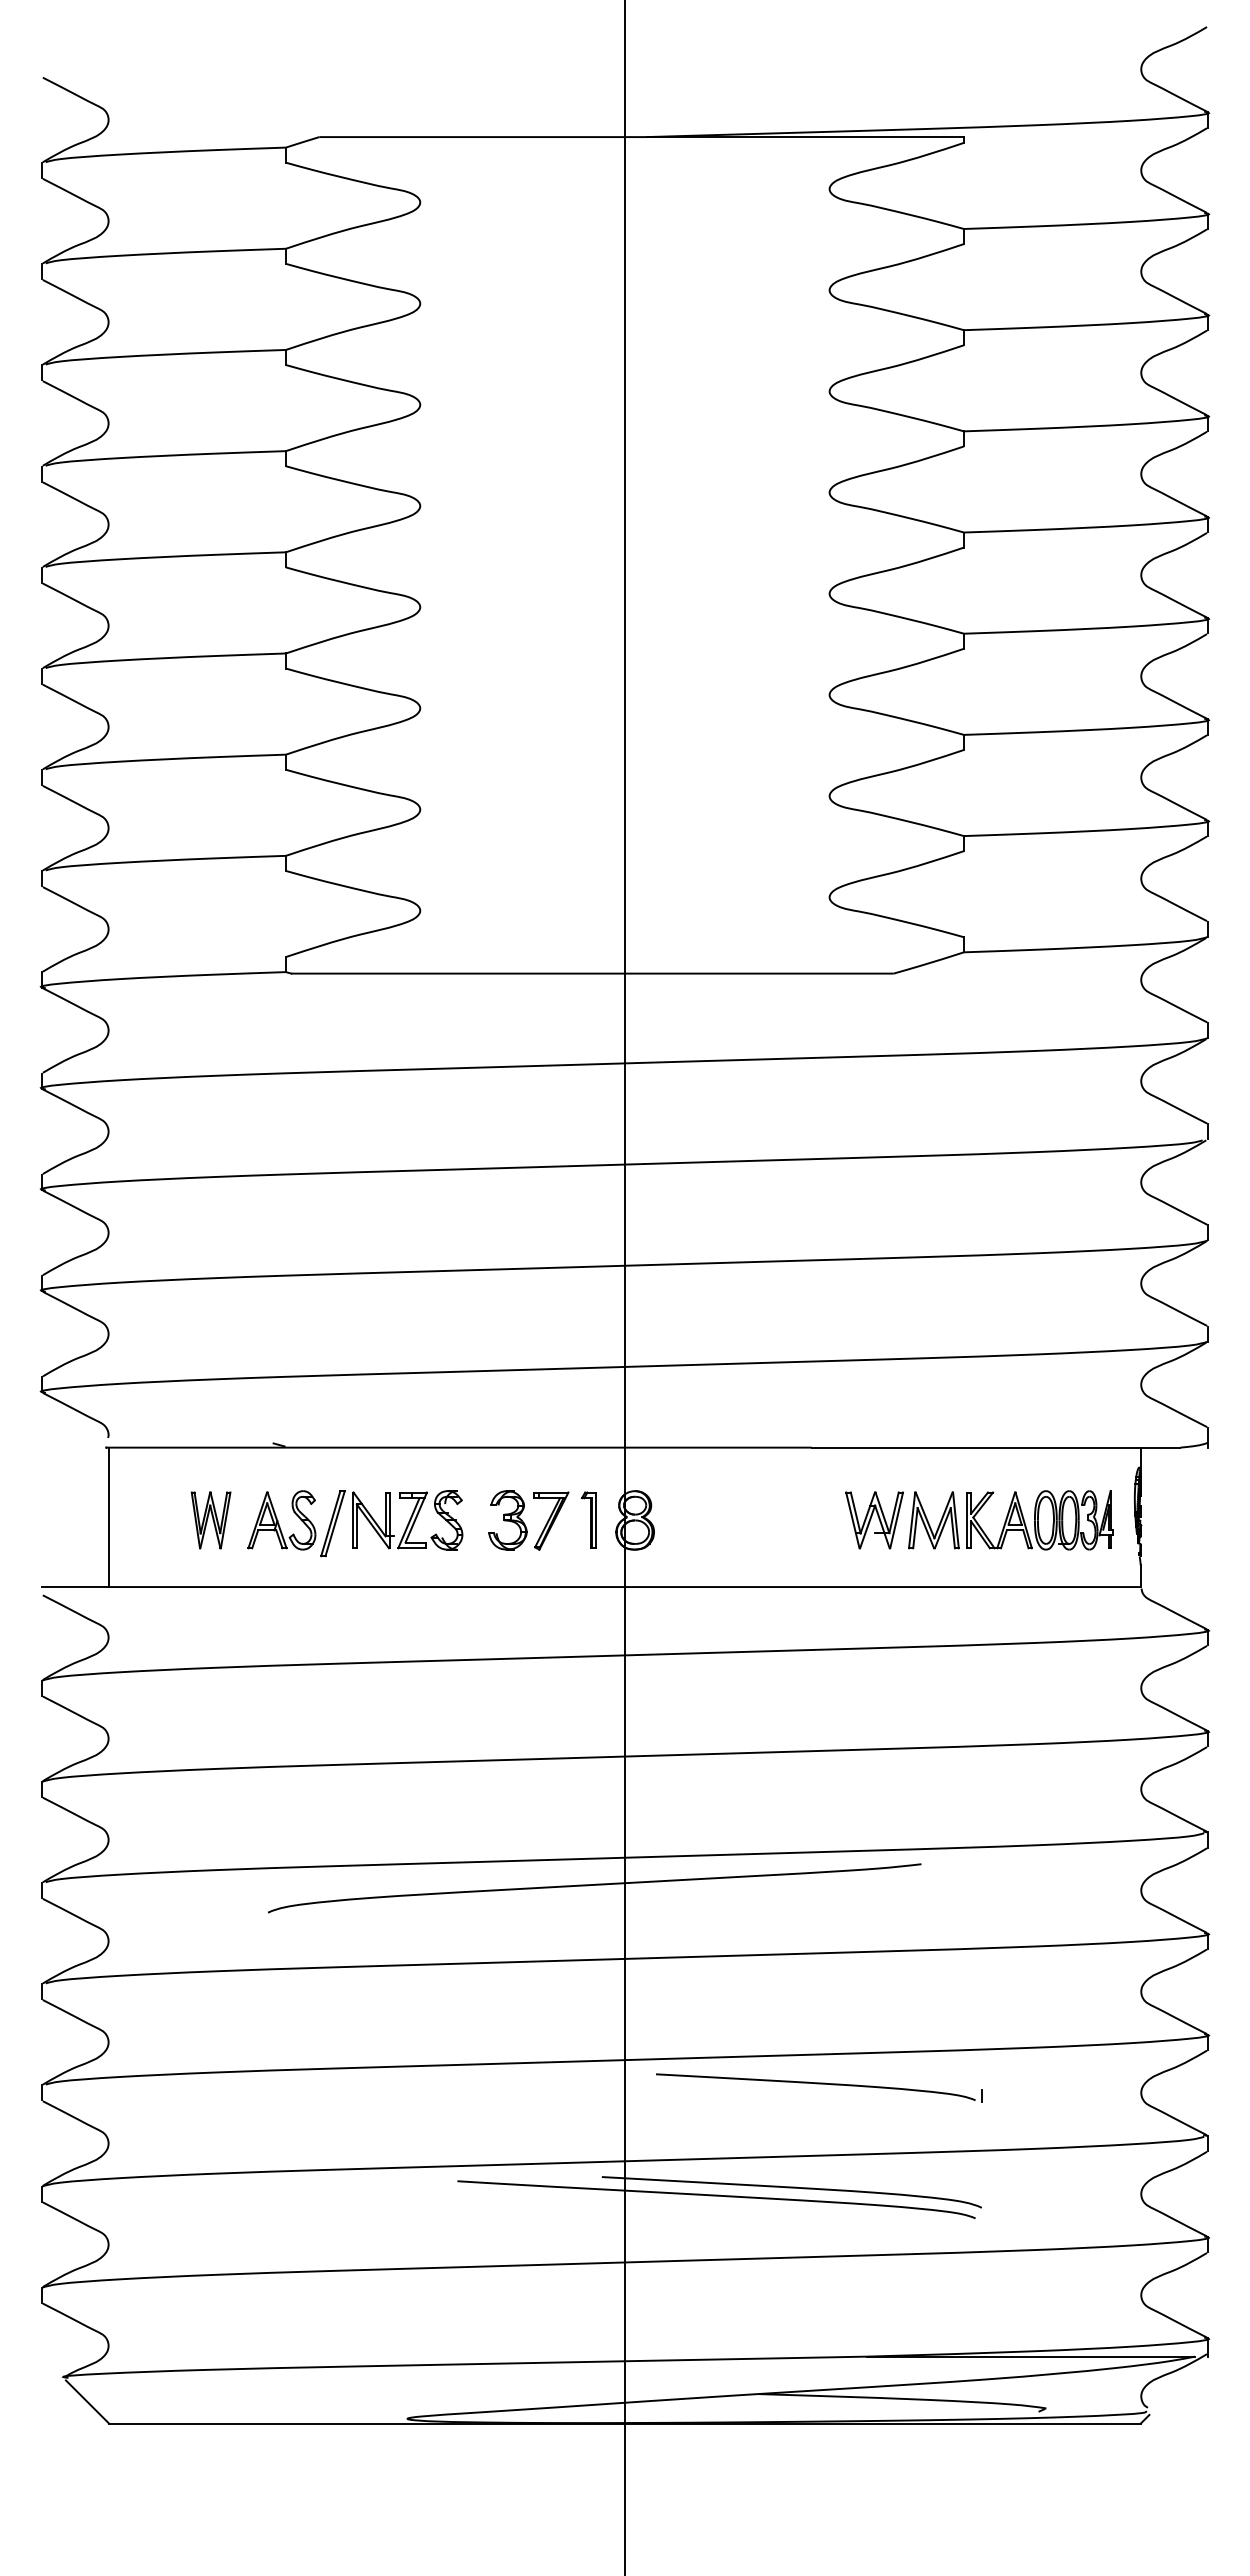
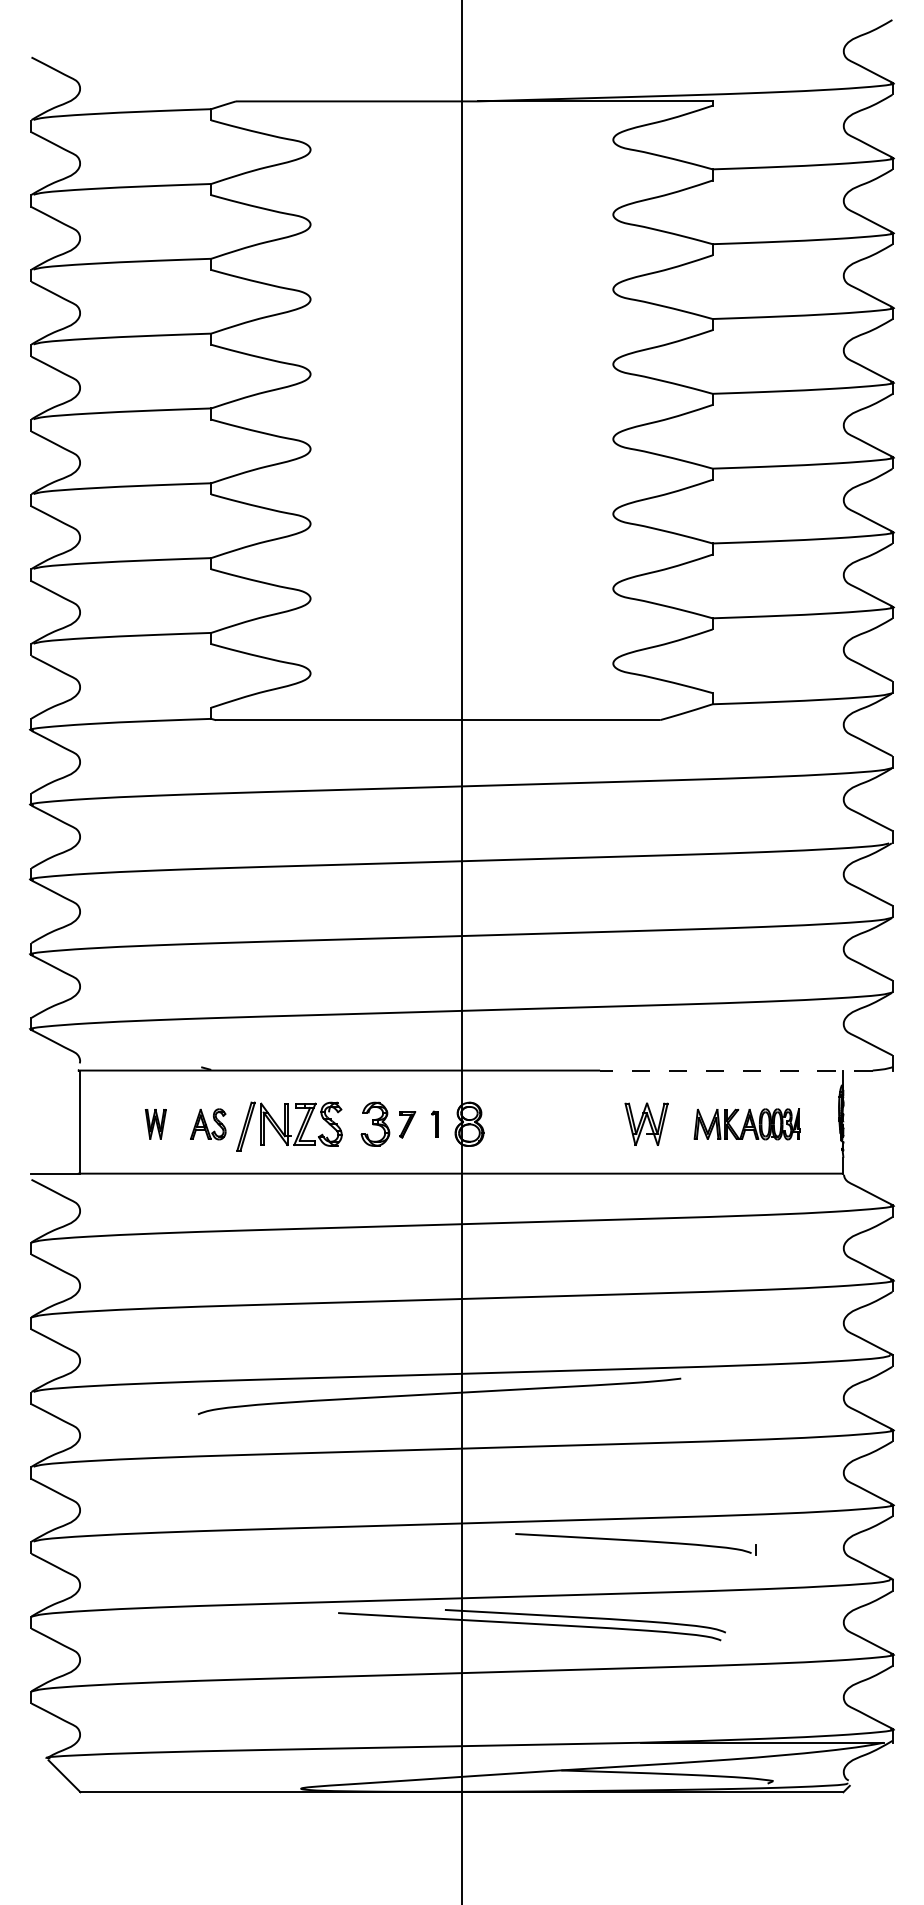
line: (995, 1447) -> (735, 1070), solid -> dashed
part: (588, 1519) -> (435, 1123), size x0.6
part: (210, 1520) -> (155, 1124), size x0.7
part: (281, 1520) -> (207, 1124), size x0.7
part: (551, 1520) -> (407, 1124), size x0.6
part: (1010, 1520) -> (747, 1124), size x0.7
part: (819, 2087) -> (636, 1543), moved

